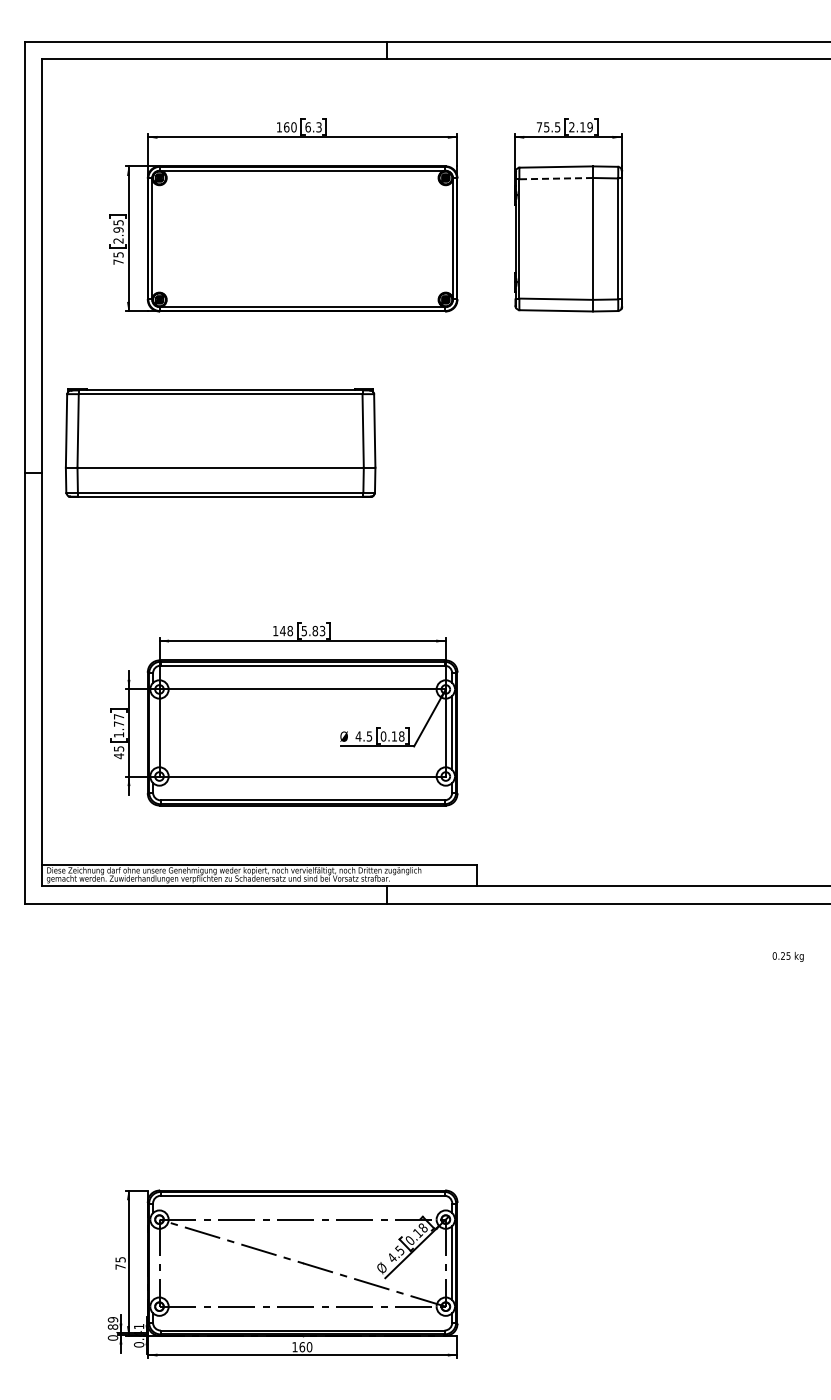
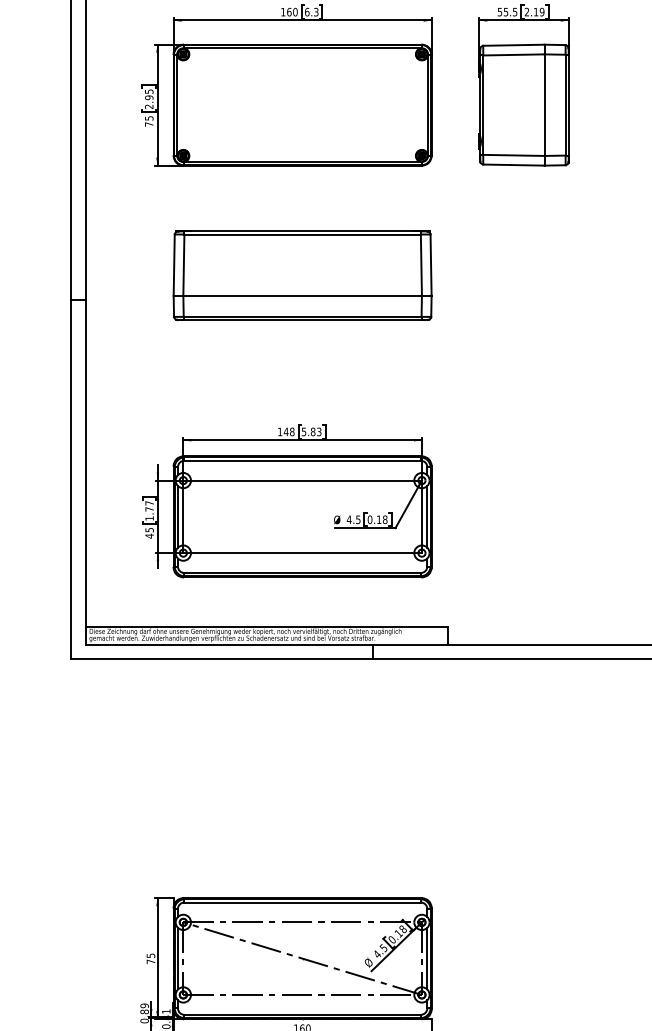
text: (539, 127) -> (500, 12), 75.5 -> 55.5
line: (556, 178) -> (514, 54), dashed -> solid
part: (220, 442) -> (302, 274), moved
line: (153, 732) -> (178, 516), added
line: (153, 1263) -> (178, 958), added

